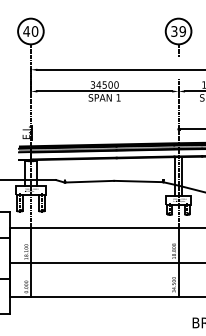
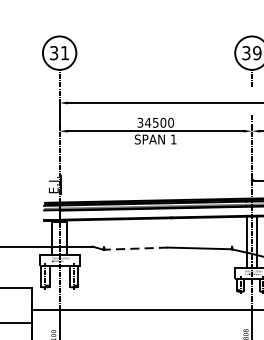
text: (30, 31) -> (59, 53), 40 -> 31
line: (89, 181) -> (135, 248), solid -> dashed

